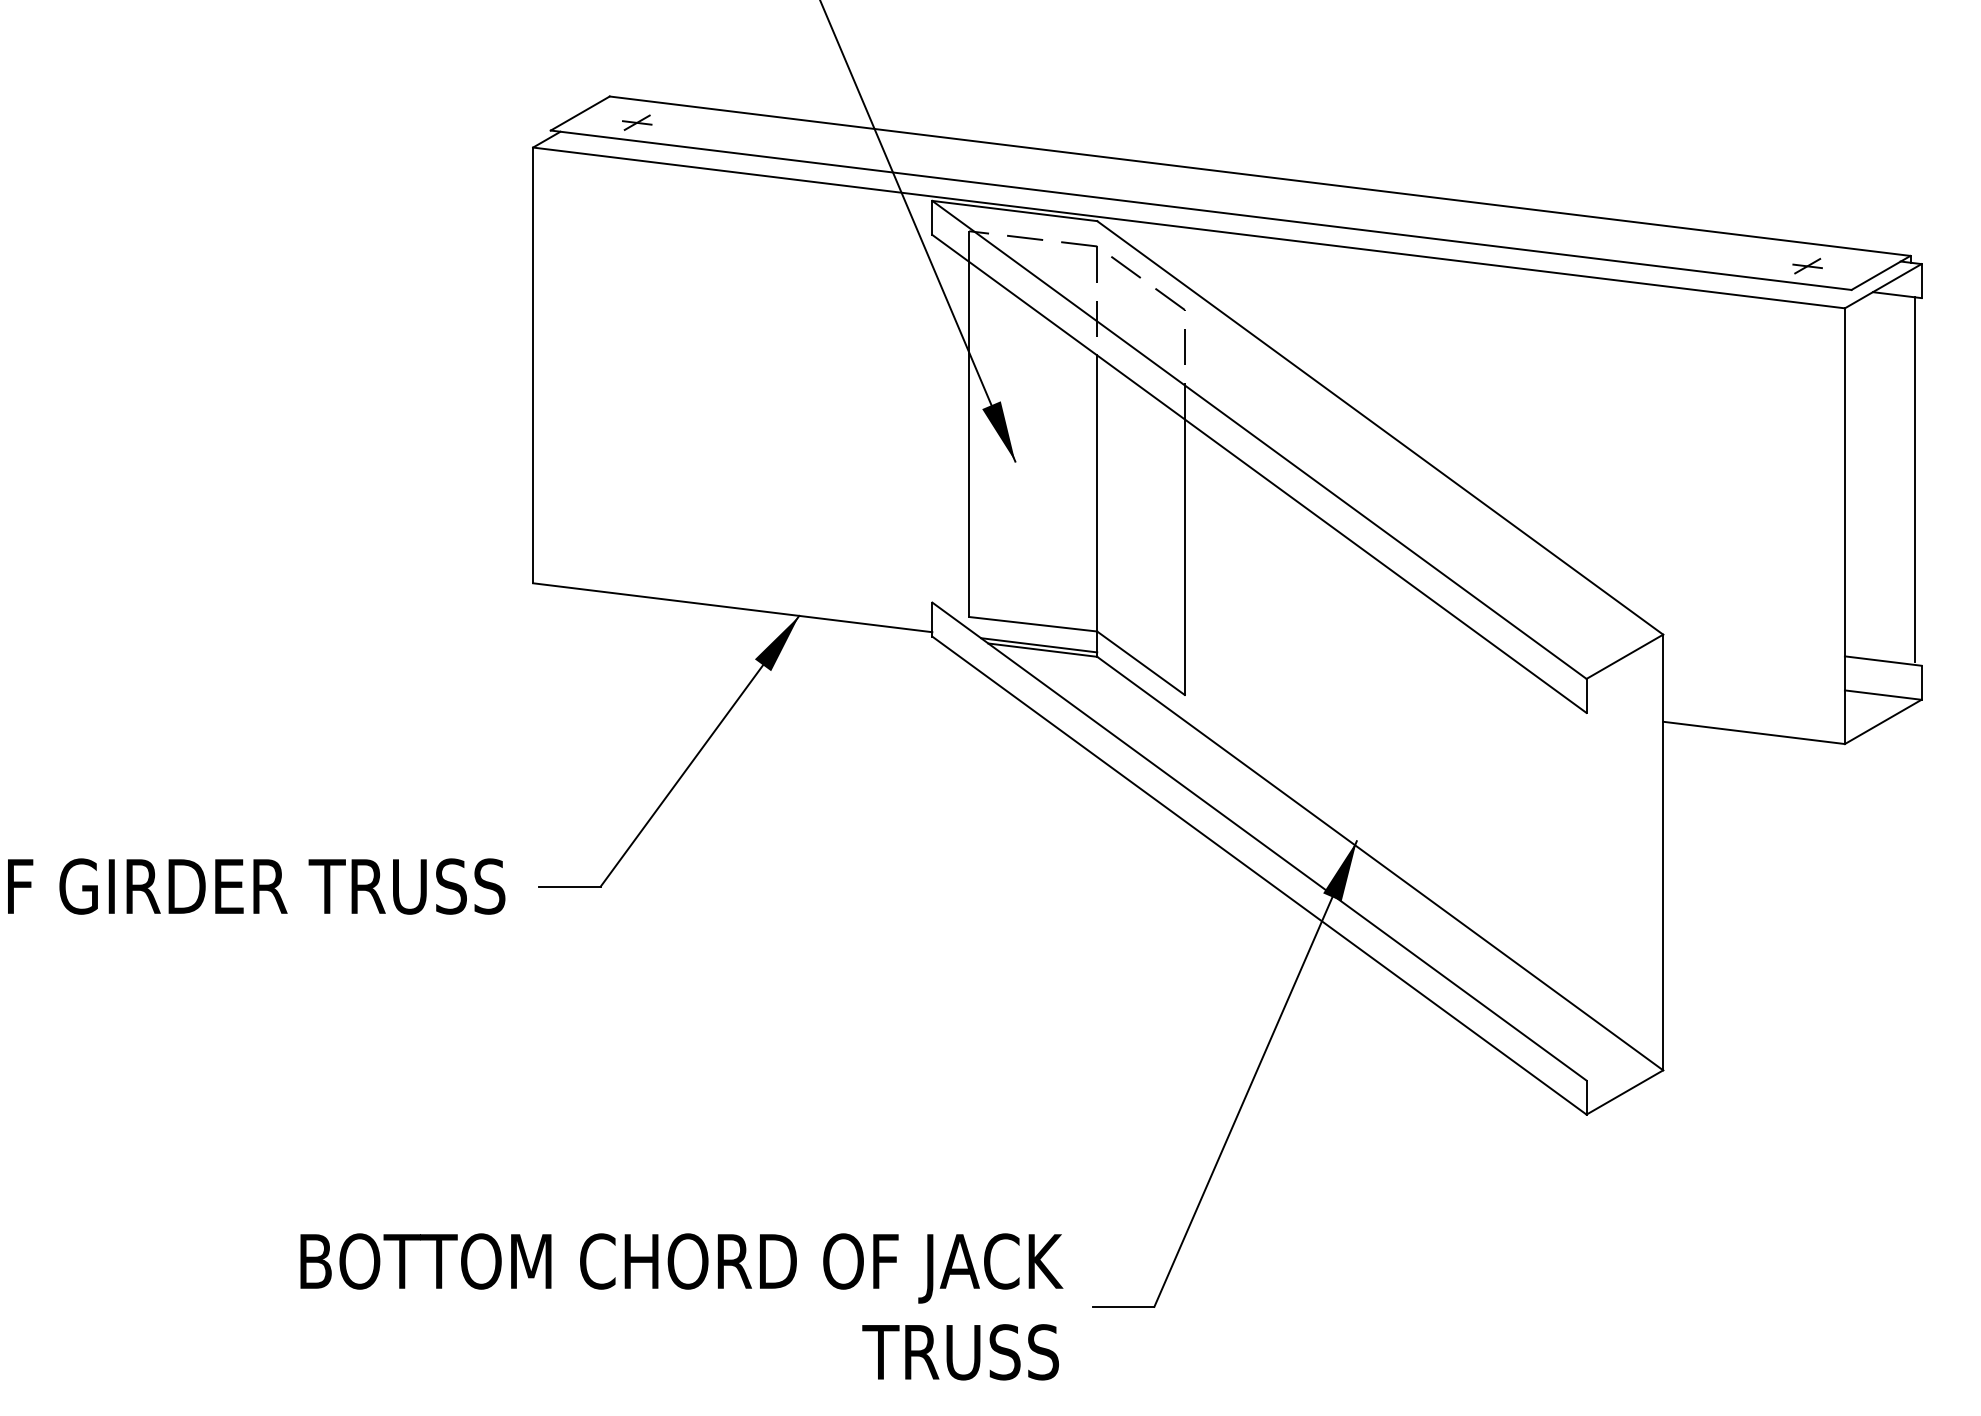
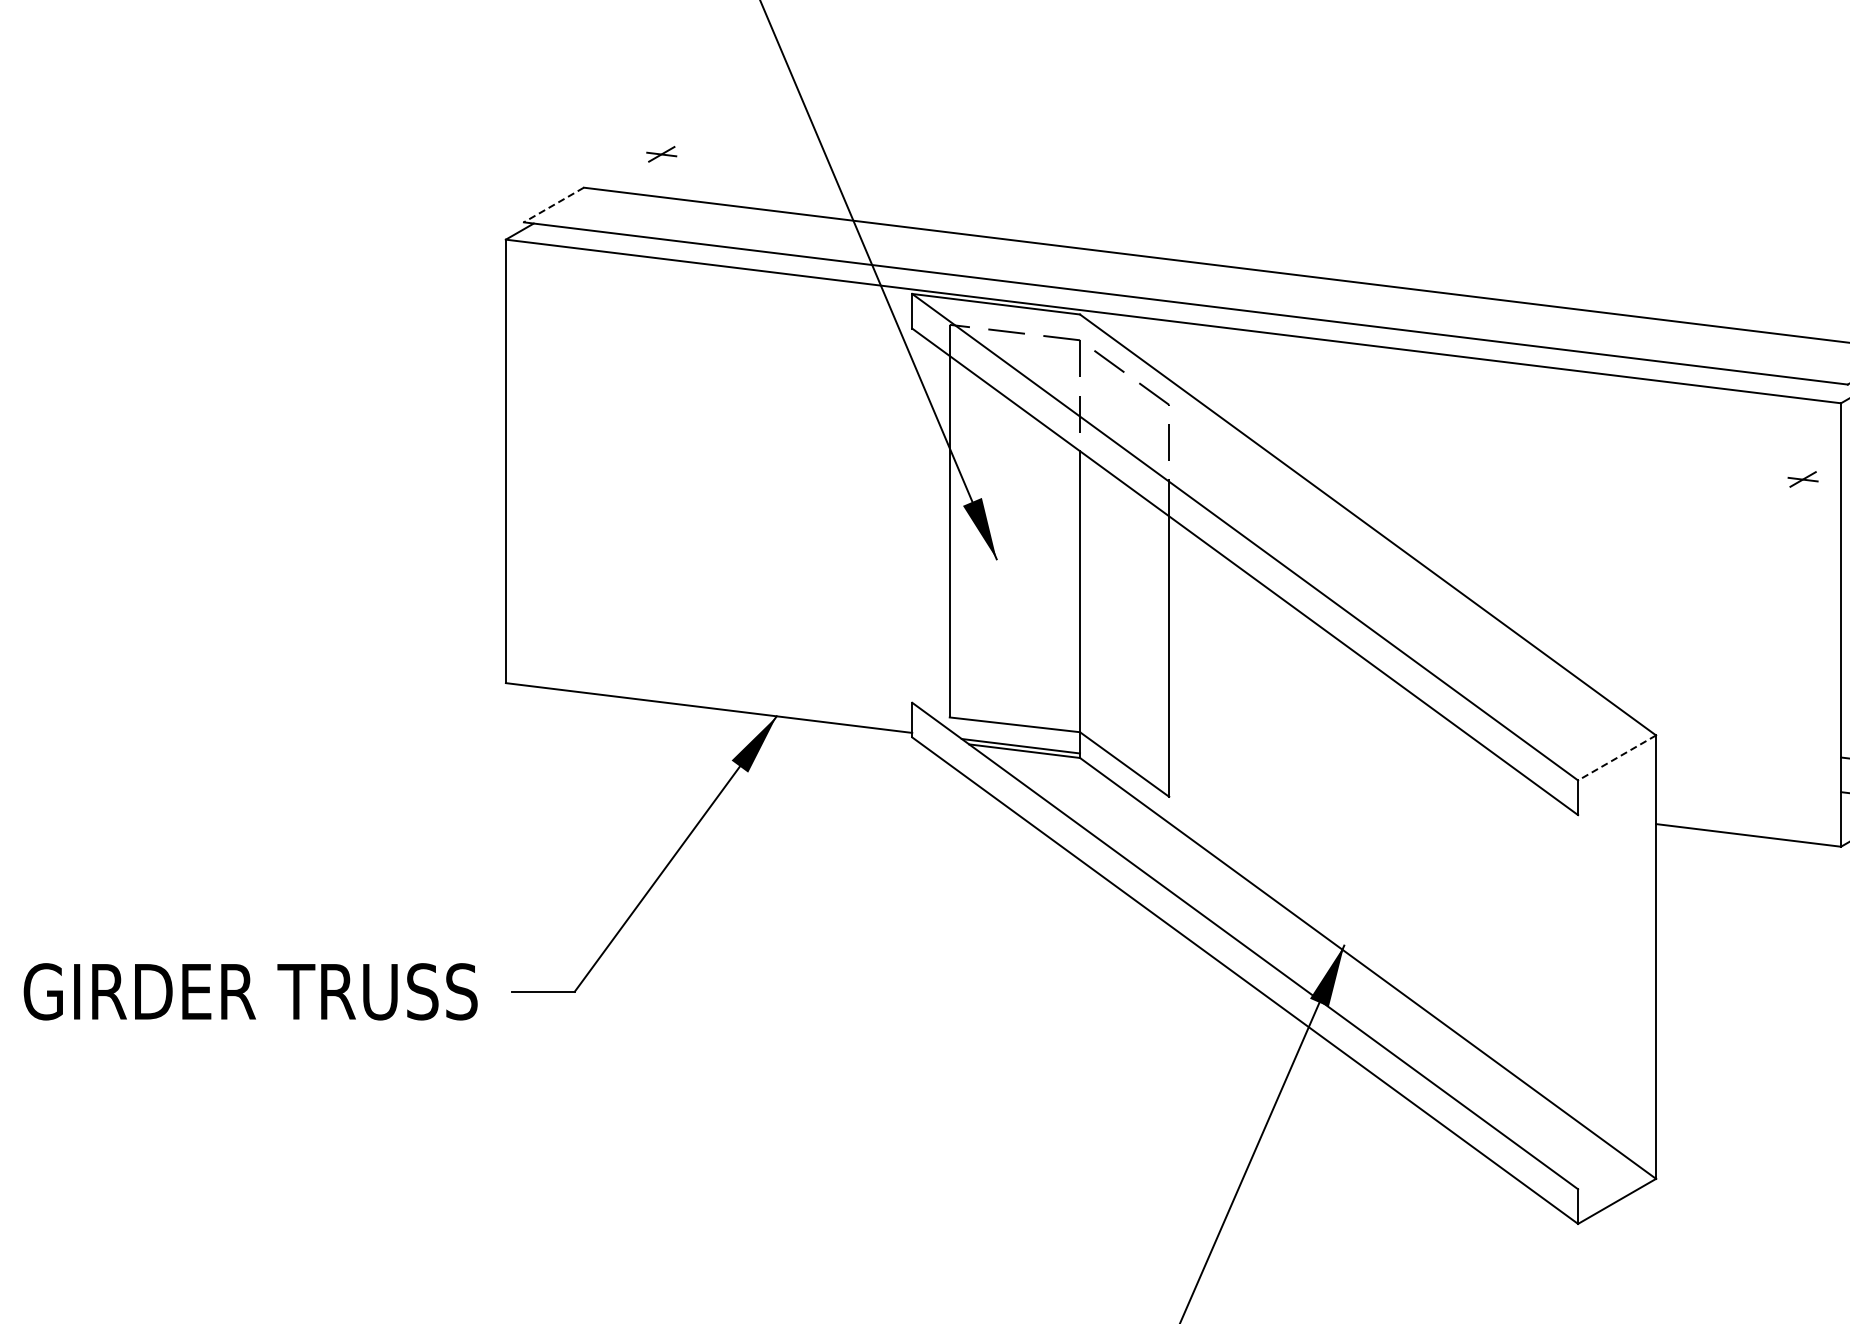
line: (579, 113) -> (553, 204), solid -> dashed
part: (637, 122) -> (662, 154), moved
part: (1807, 266) -> (1802, 479), moved
line: (1624, 657) -> (1616, 758), solid -> dashed

